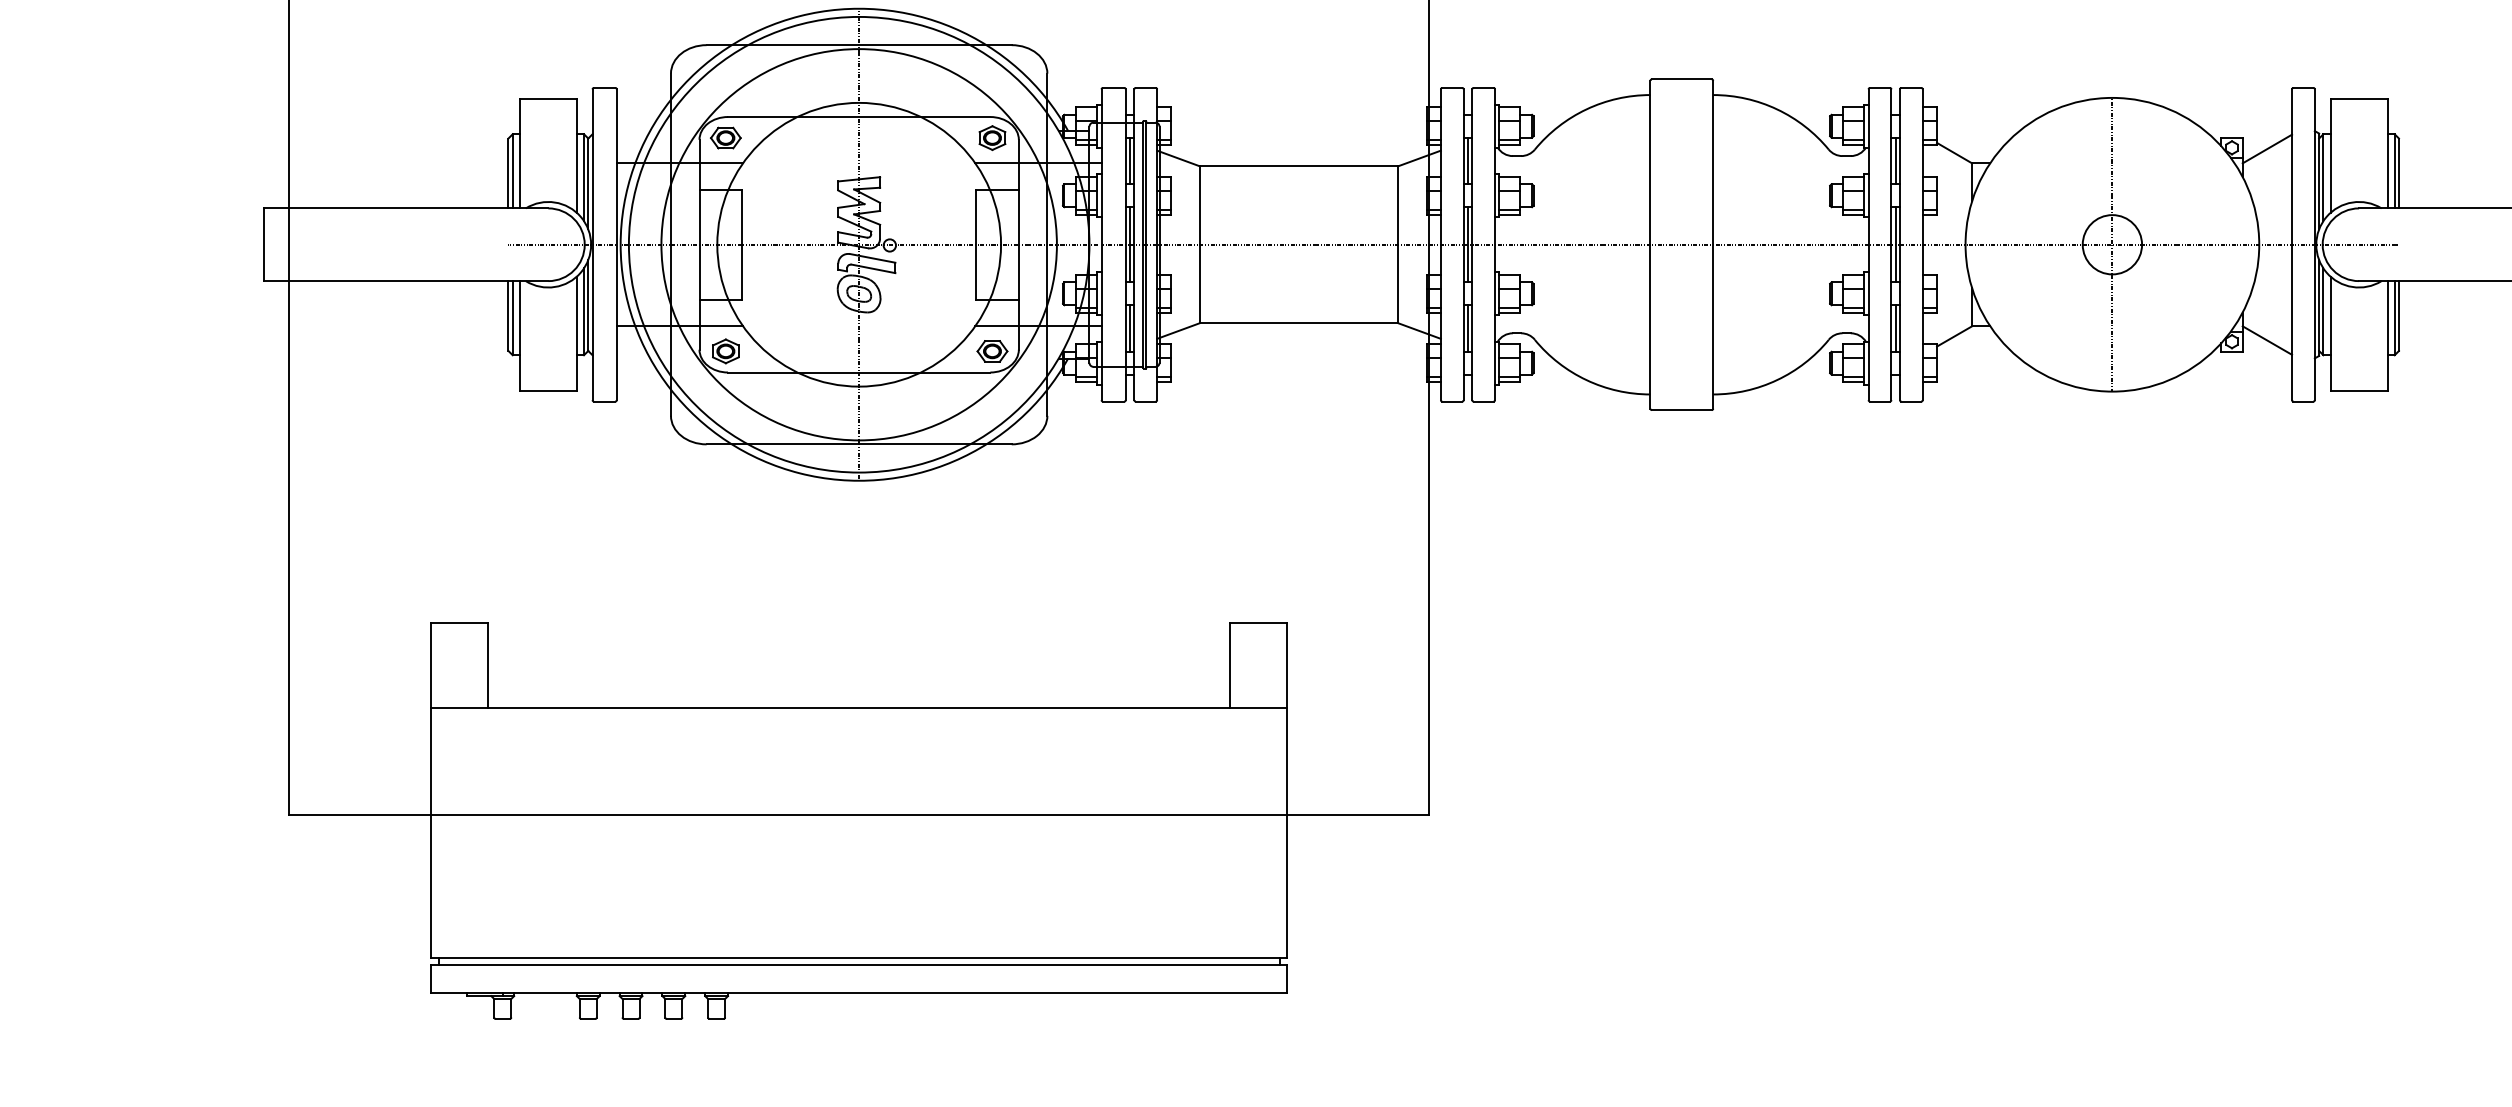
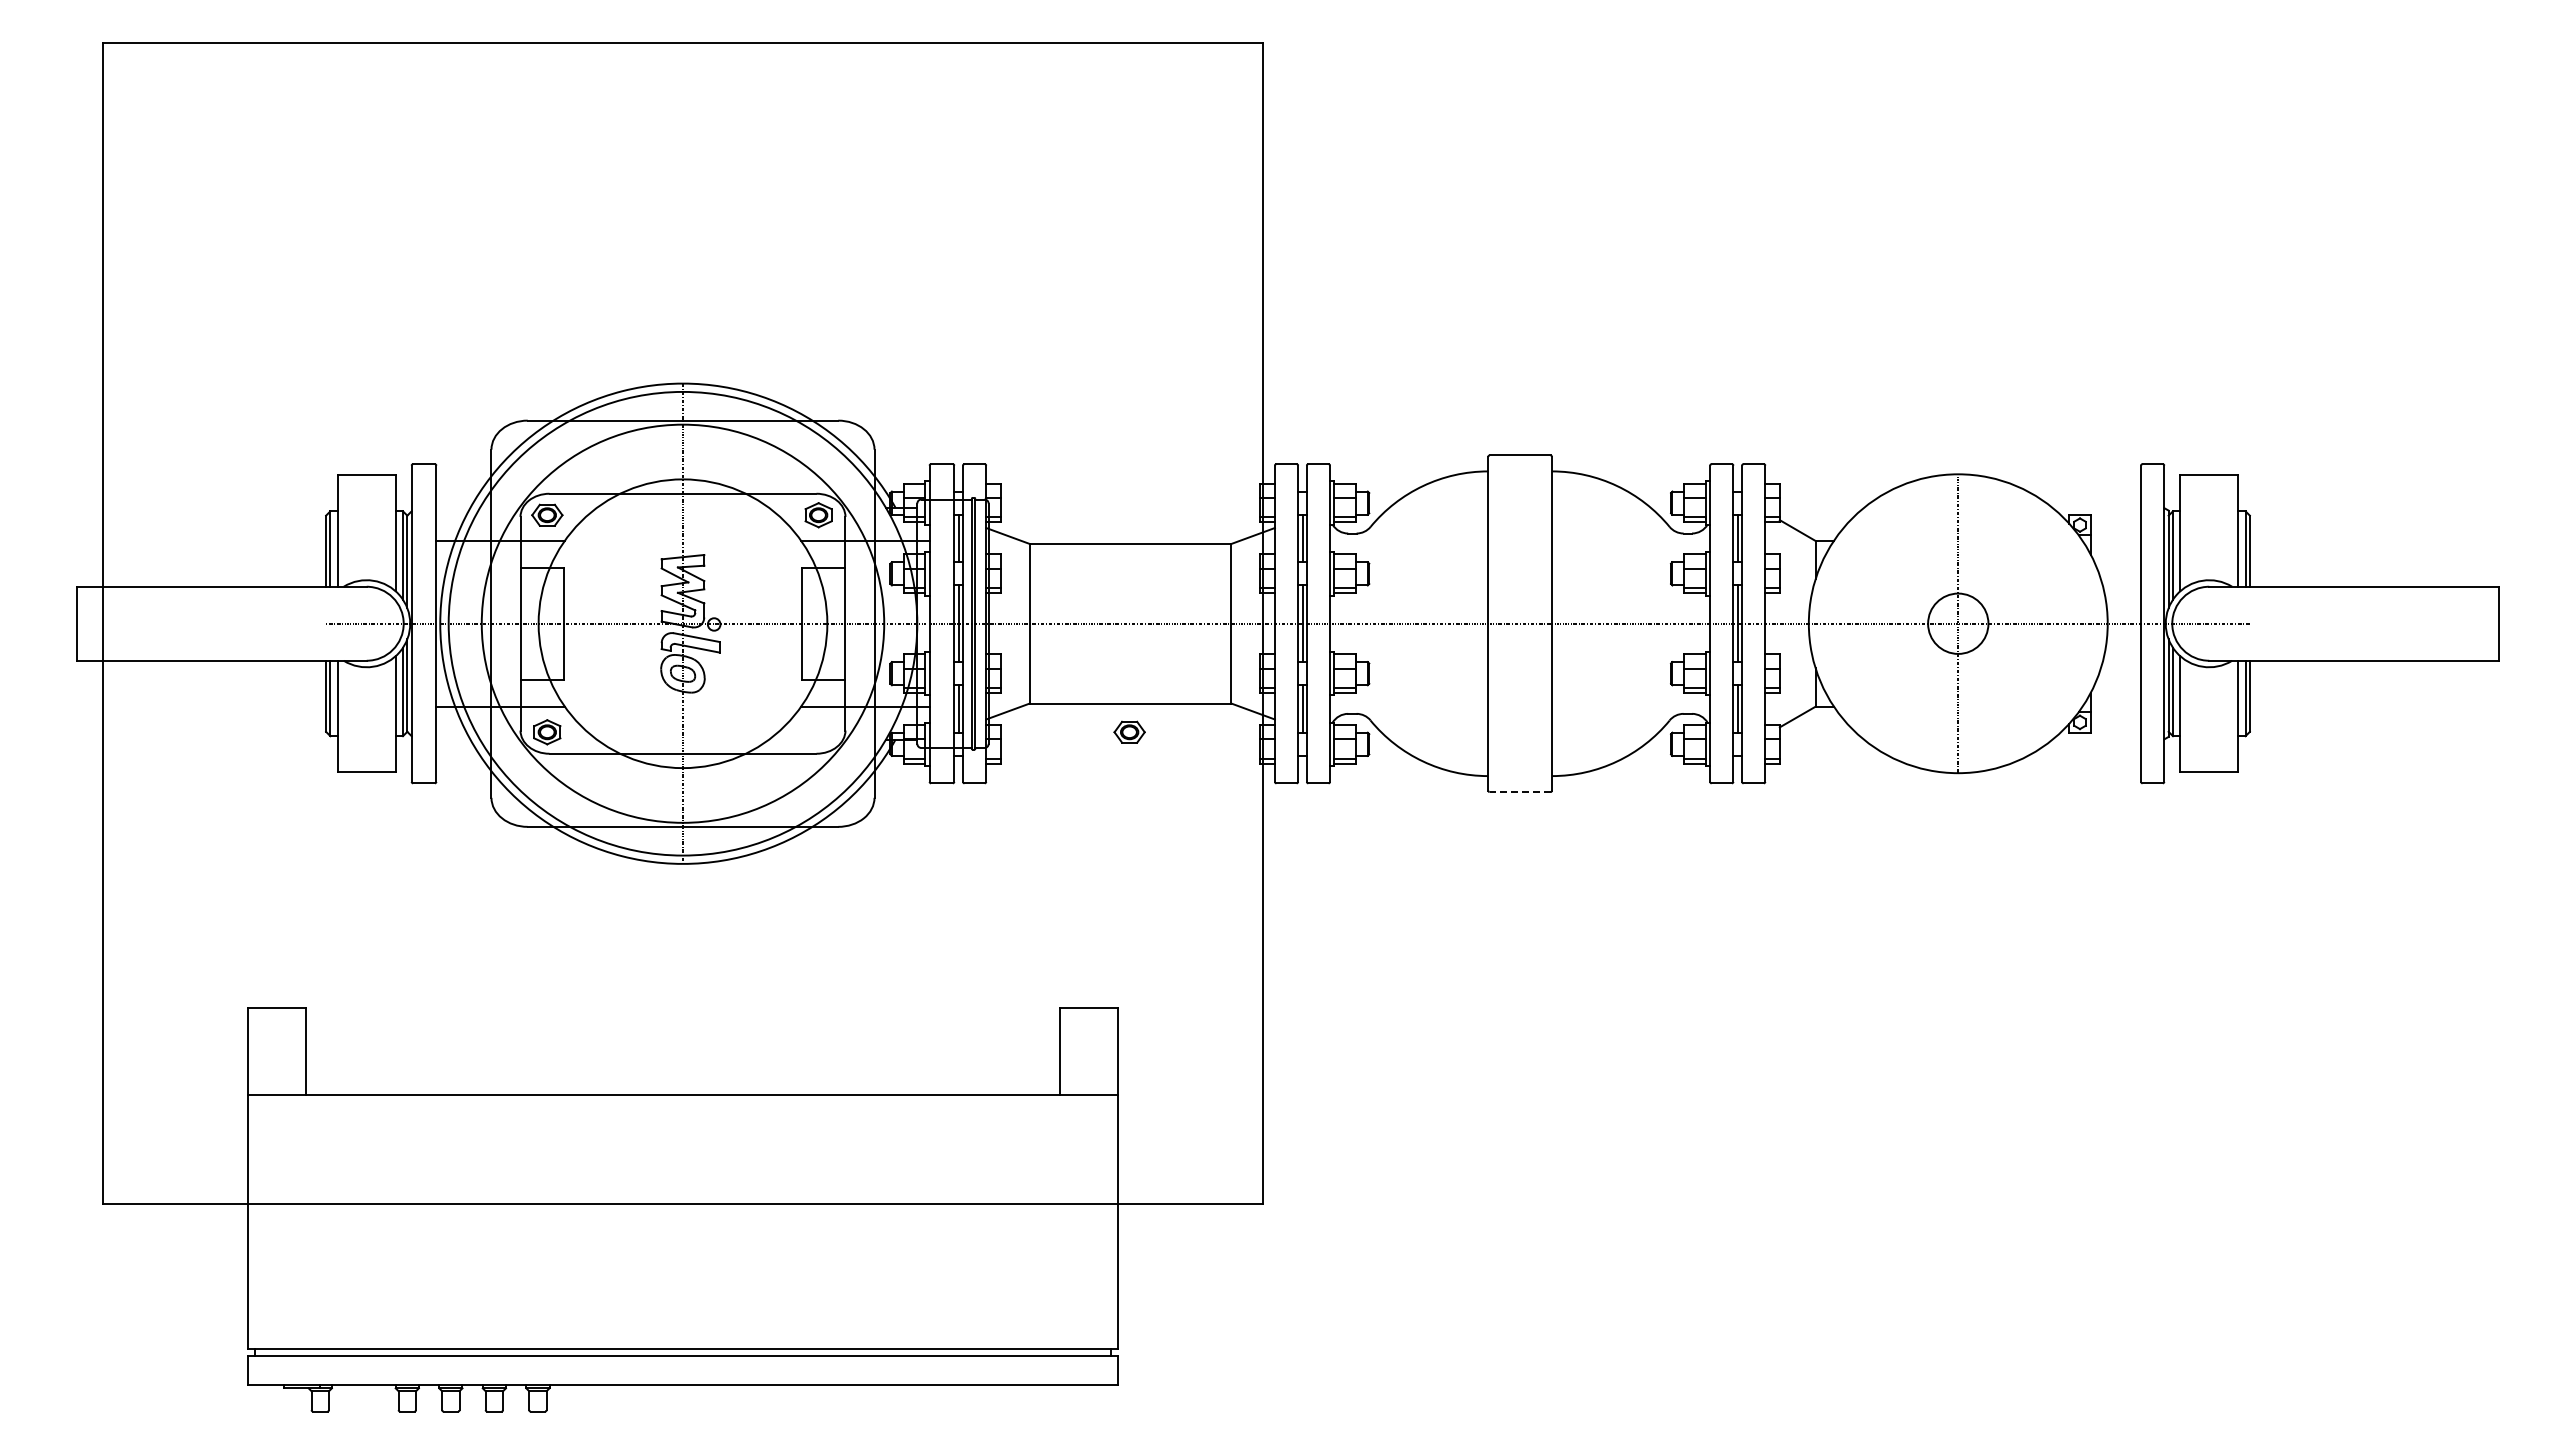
line: (2266, 148) -> (2115, 525), removed
line: (2266, 339) -> (2115, 720), removed
part: (992, 350) -> (1129, 731), moved
line: (1681, 410) -> (1519, 792), solid -> dashed

